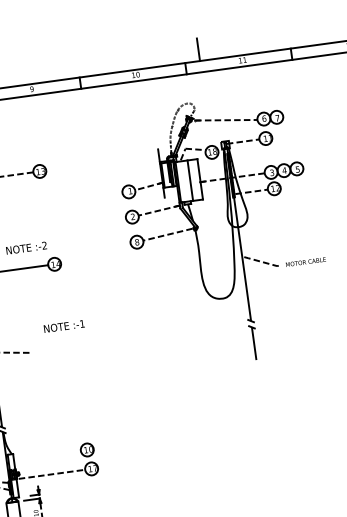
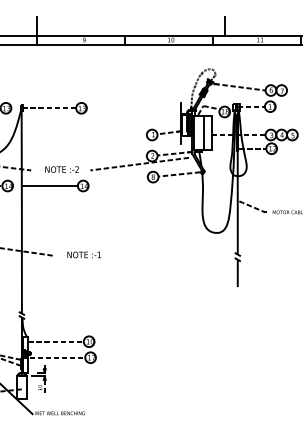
line: (118, 228) -> (139, 163), added
text: (63, 325) -> (83, 254), moved
line: (46, 455) -> (55, 341), added

